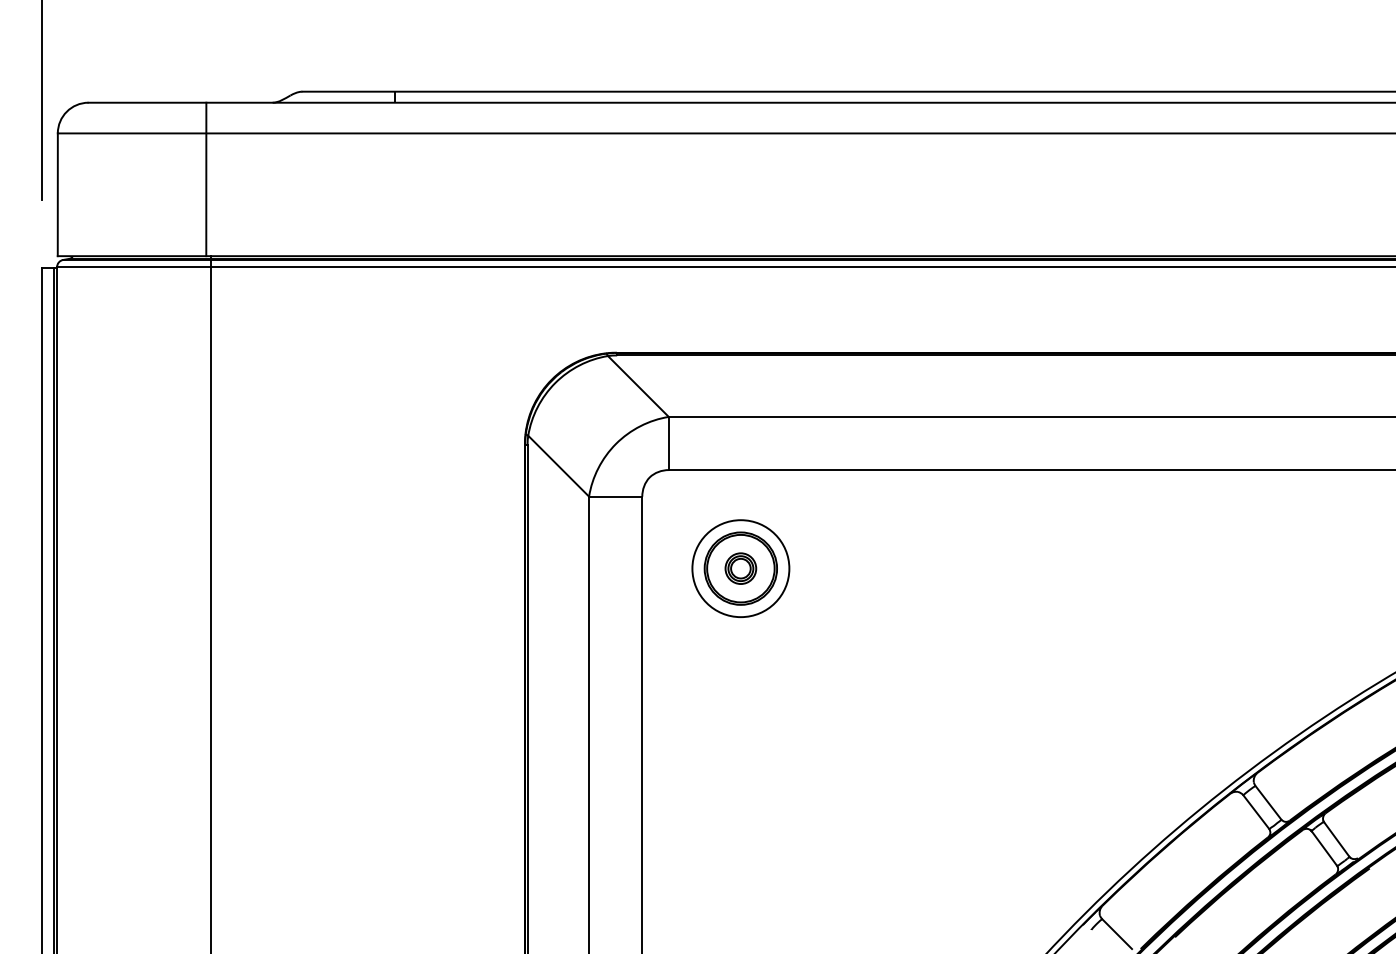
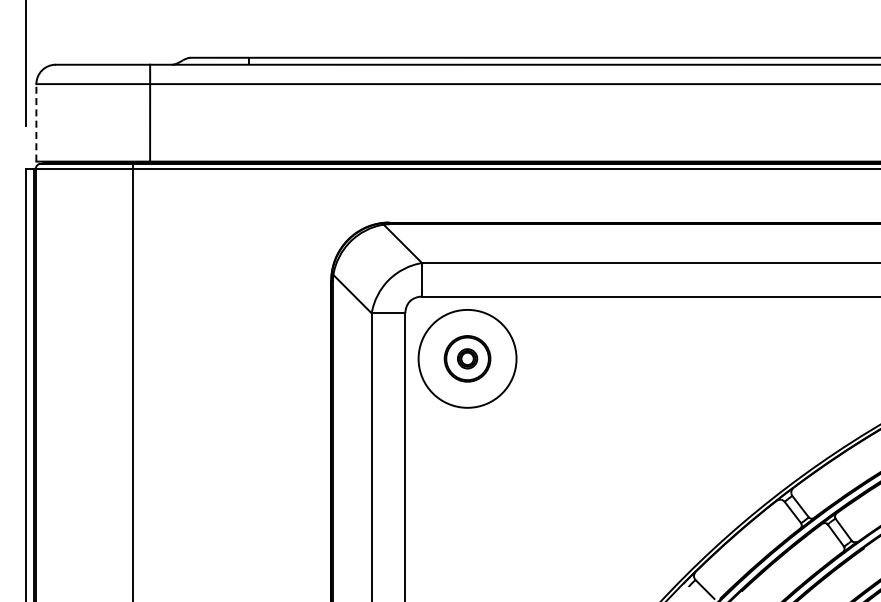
line: (206, 178) -> (150, 112), moved
line: (57, 194) -> (36, 122), solid -> dashed
circle: (740, 568) -> (467, 358), size x1.6

